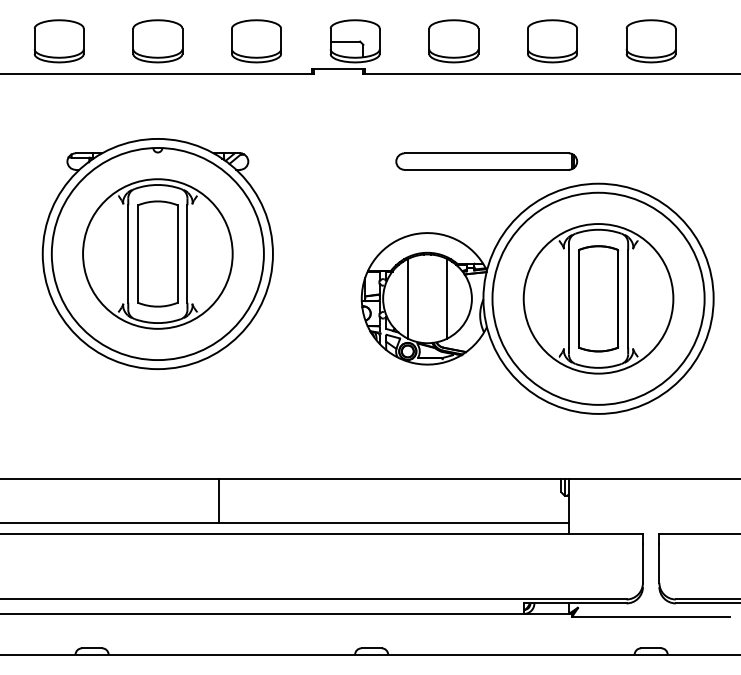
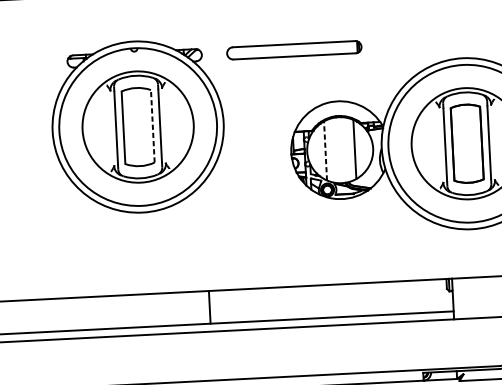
part: (486, 161) -> (294, 50), moved
line: (177, 254) -> (152, 126), solid -> dashed
line: (407, 298) -> (325, 150), solid -> dashed
line: (218, 500) -> (209, 307), moved

